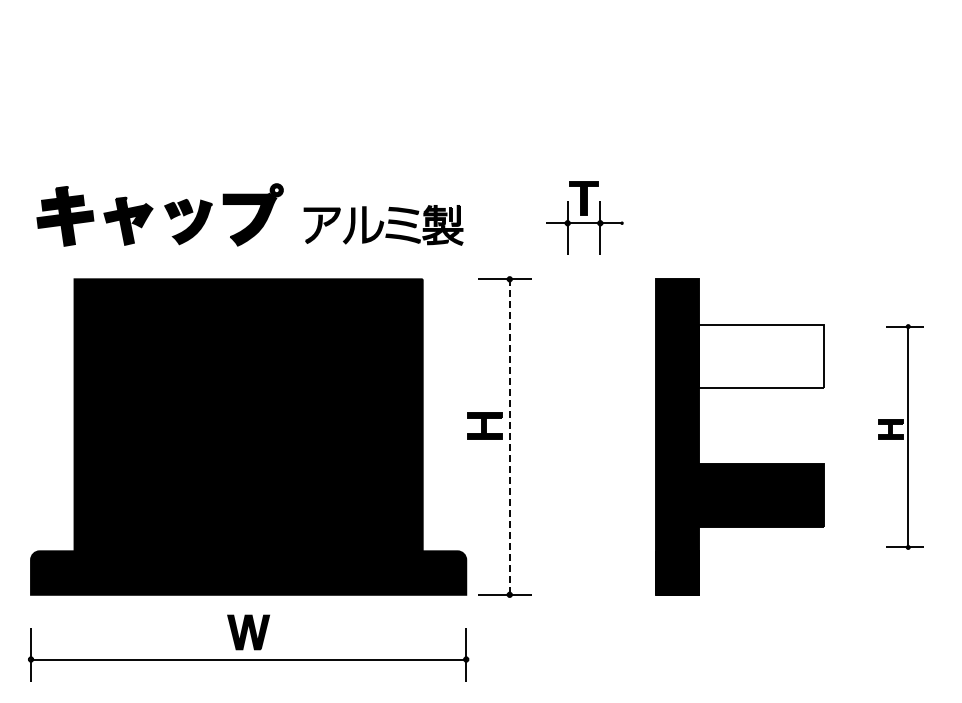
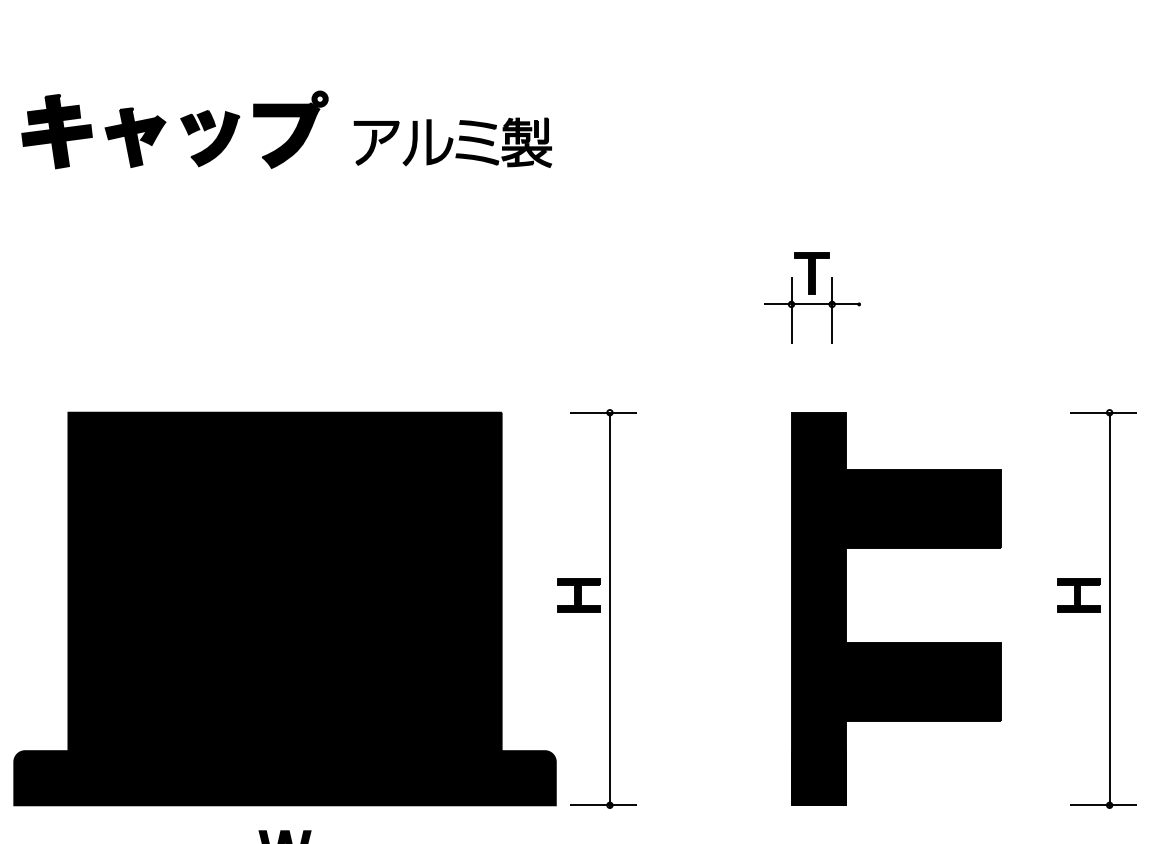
part: (249, 214) -> (286, 129), moved
part: (584, 217) -> (812, 297), moved
fill: (761, 356) -> (923, 508), added
part: (900, 436) -> (1096, 608), size x1.43
line: (509, 437) -> (609, 609), dashed -> solid

